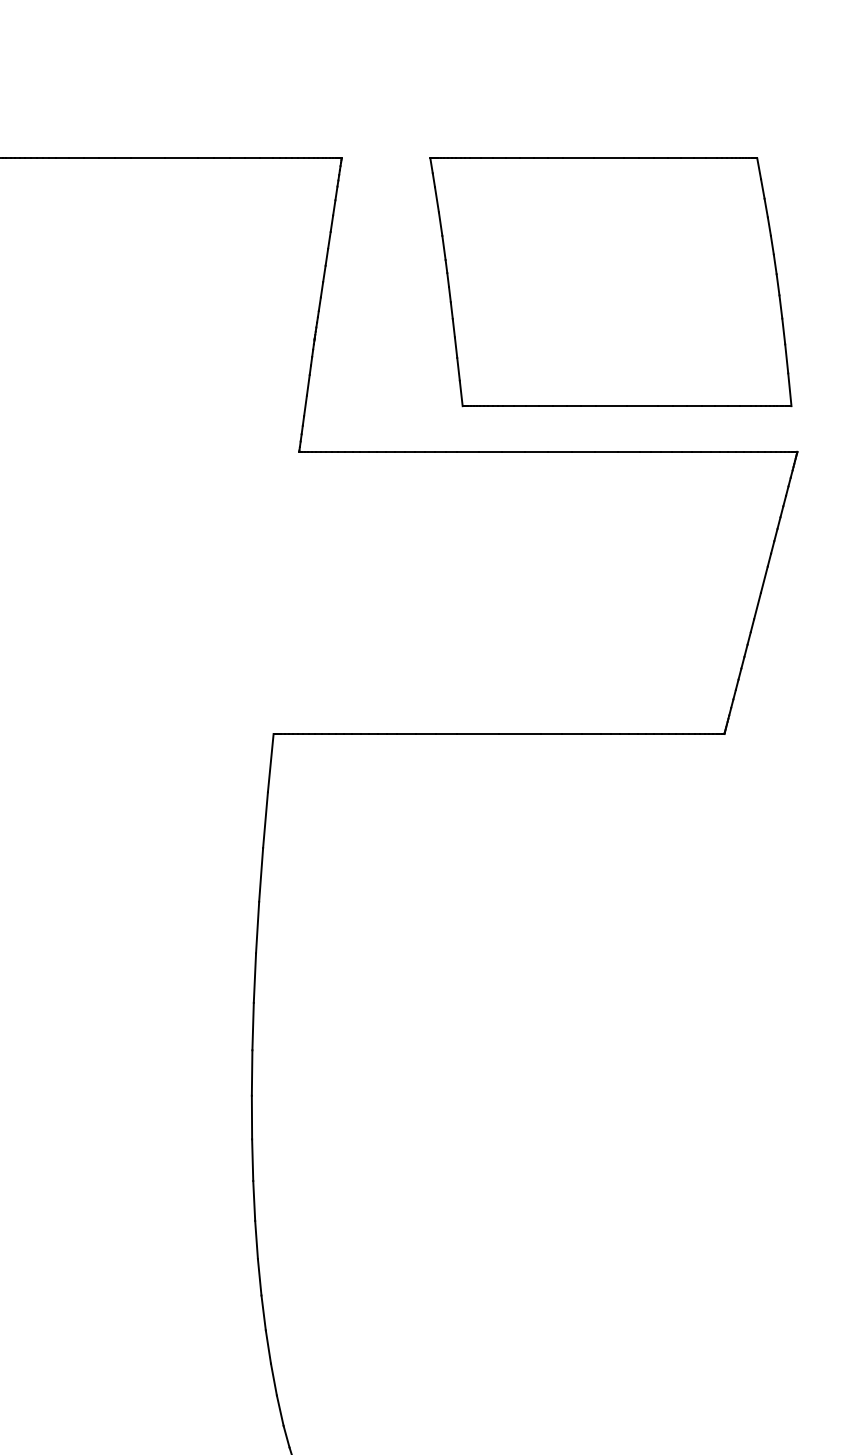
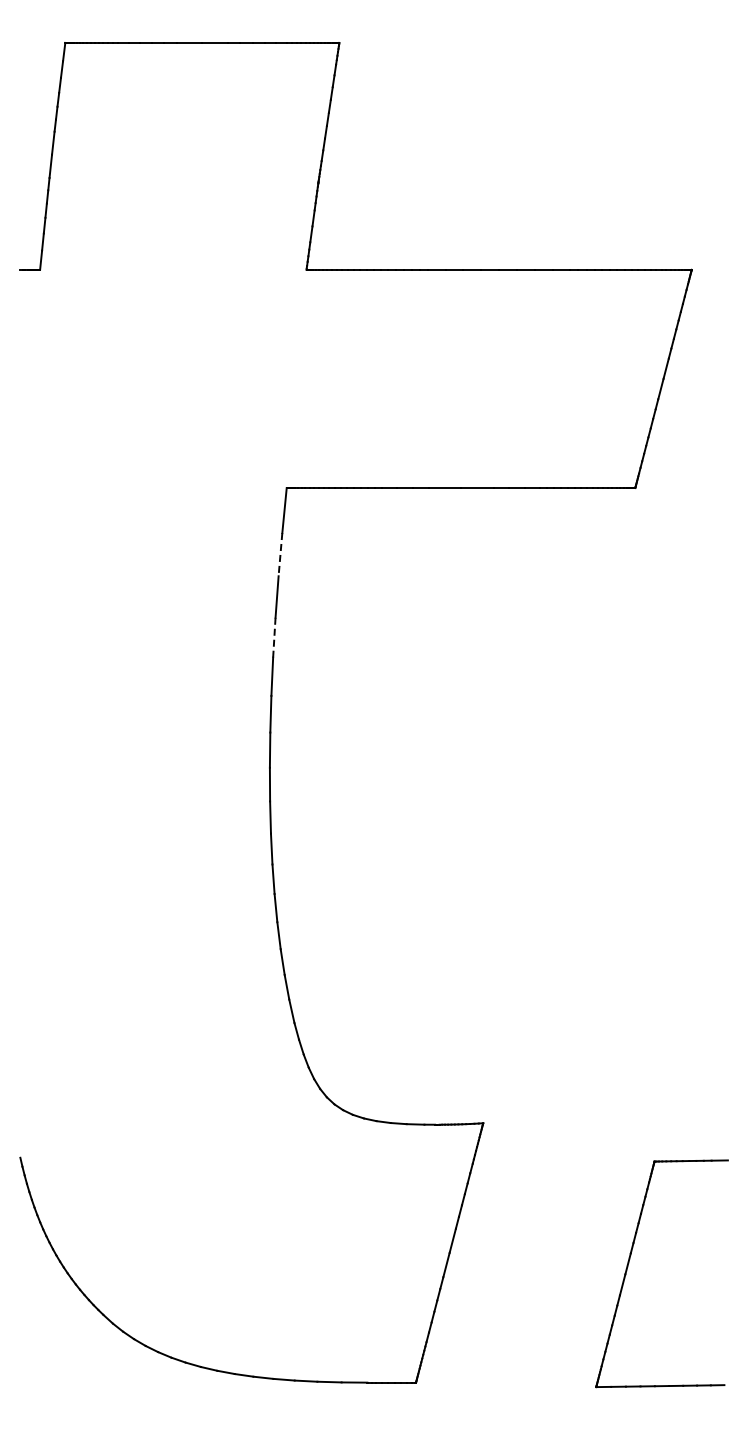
part: (610, 281) -> (547, 138), removed
line: (265, 819) -> (280, 554), solid -> dashed
line: (257, 927) -> (274, 637), solid -> dashed

